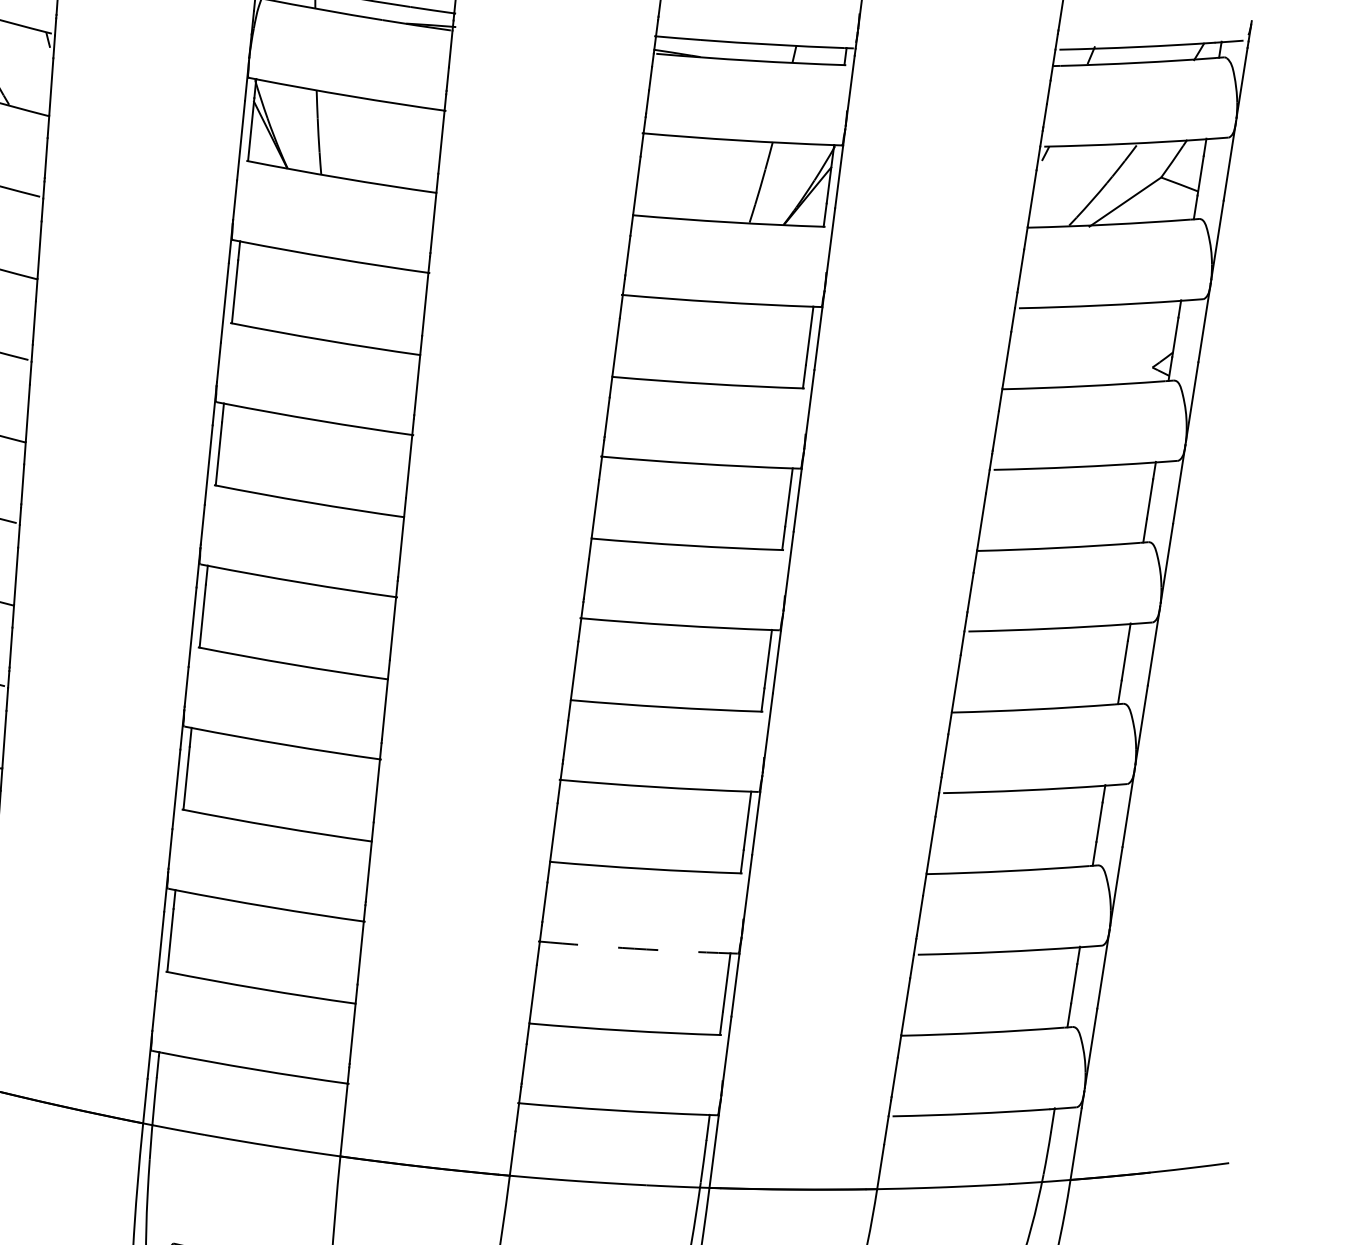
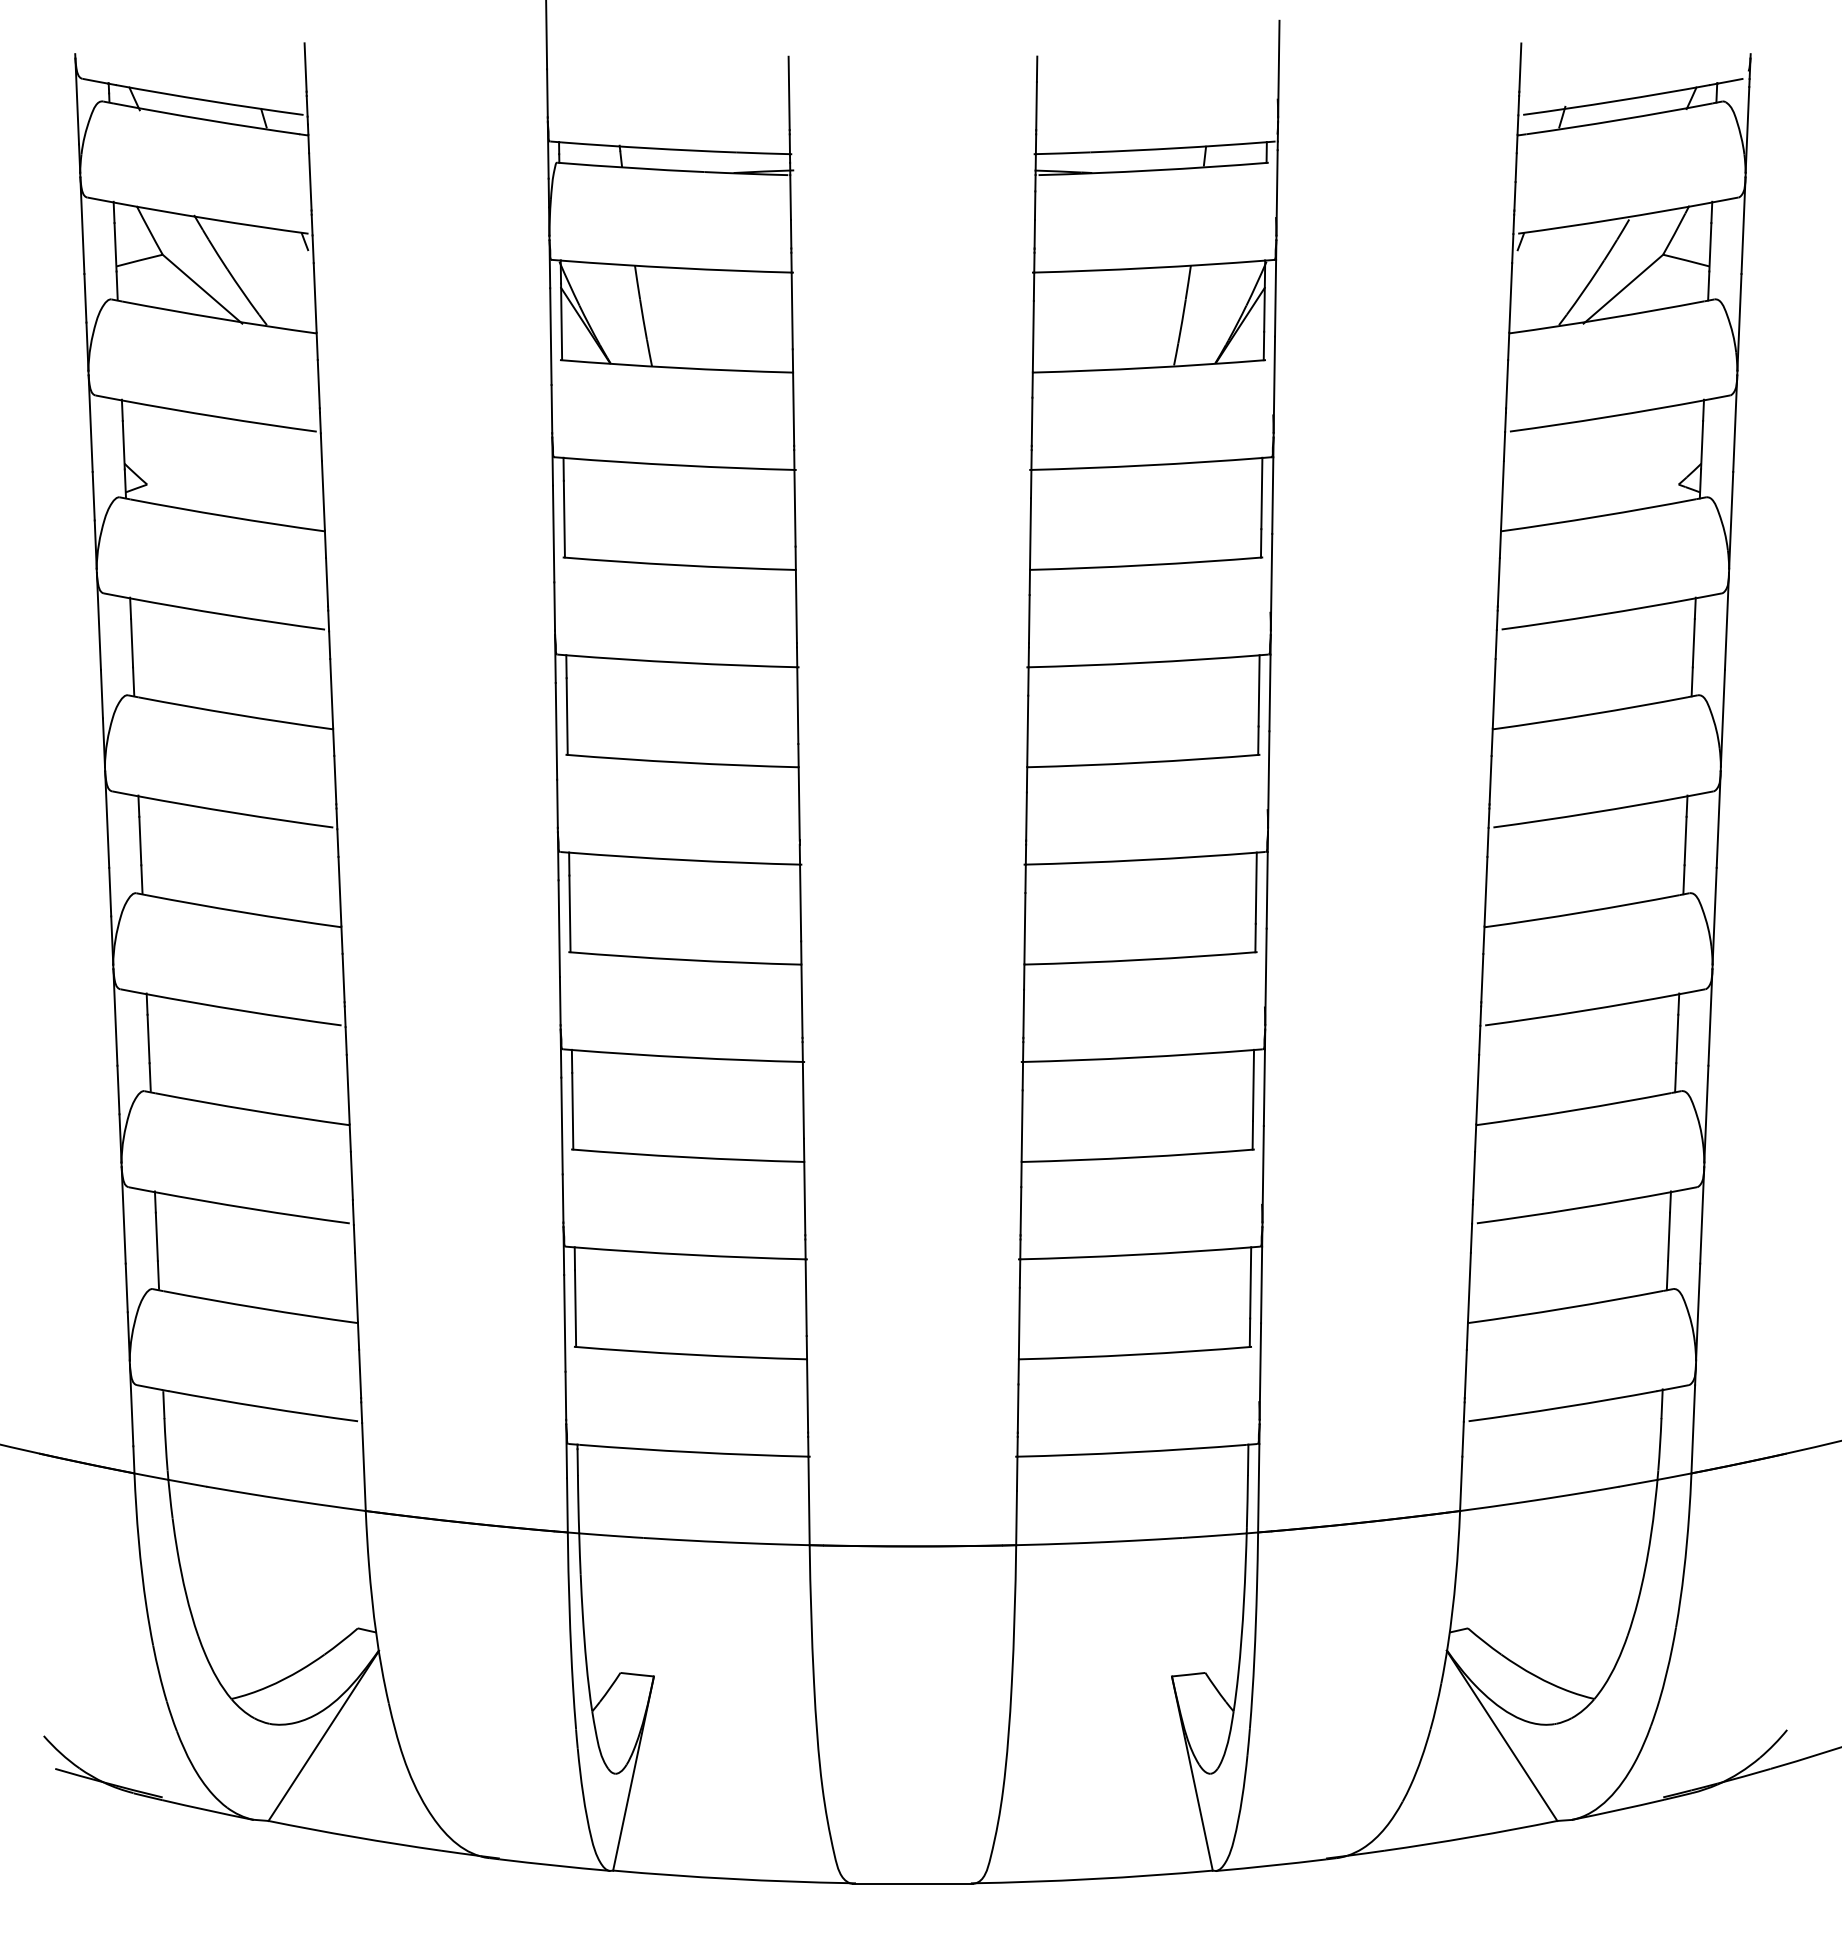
arc: (634, 948) -> (1134, 1254), dashed -> solid

